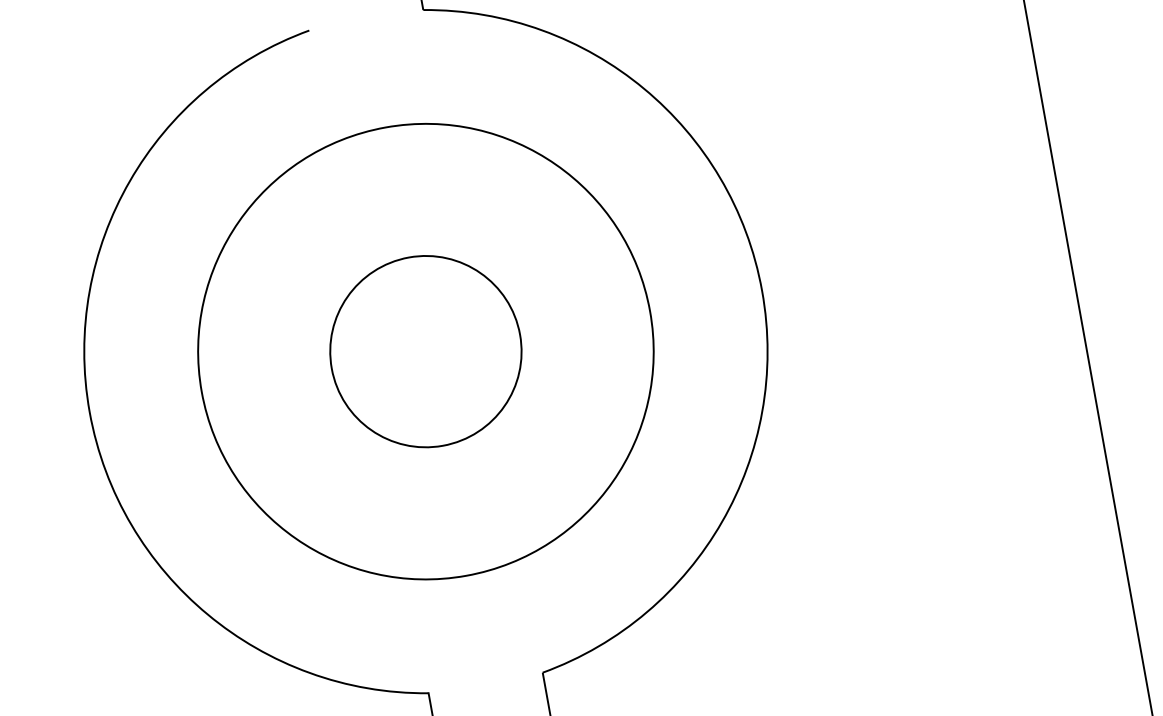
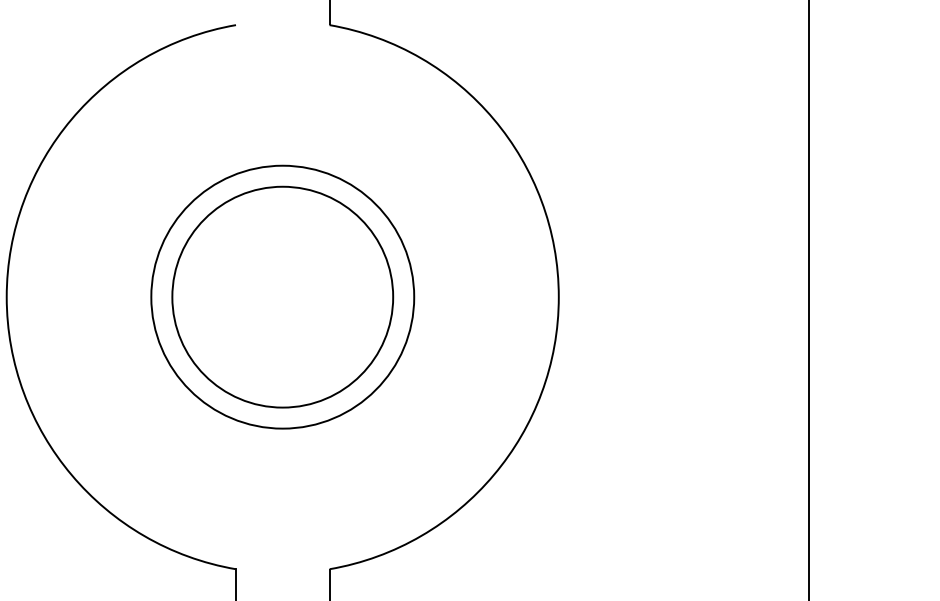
circle: (425, 350) -> (282, 296), size x0.71
circle: (425, 350) -> (282, 296), size x1.43

